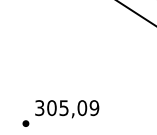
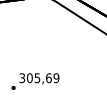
text: (81, 106) -> (48, 77), 305,09 -> 305,69

